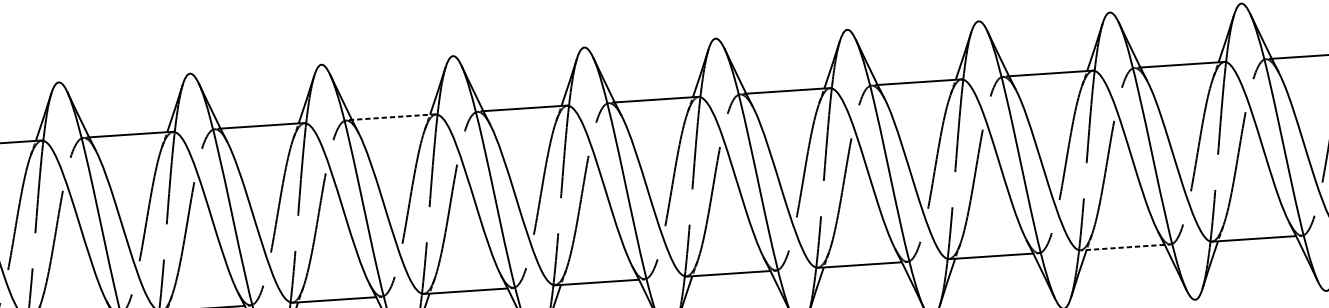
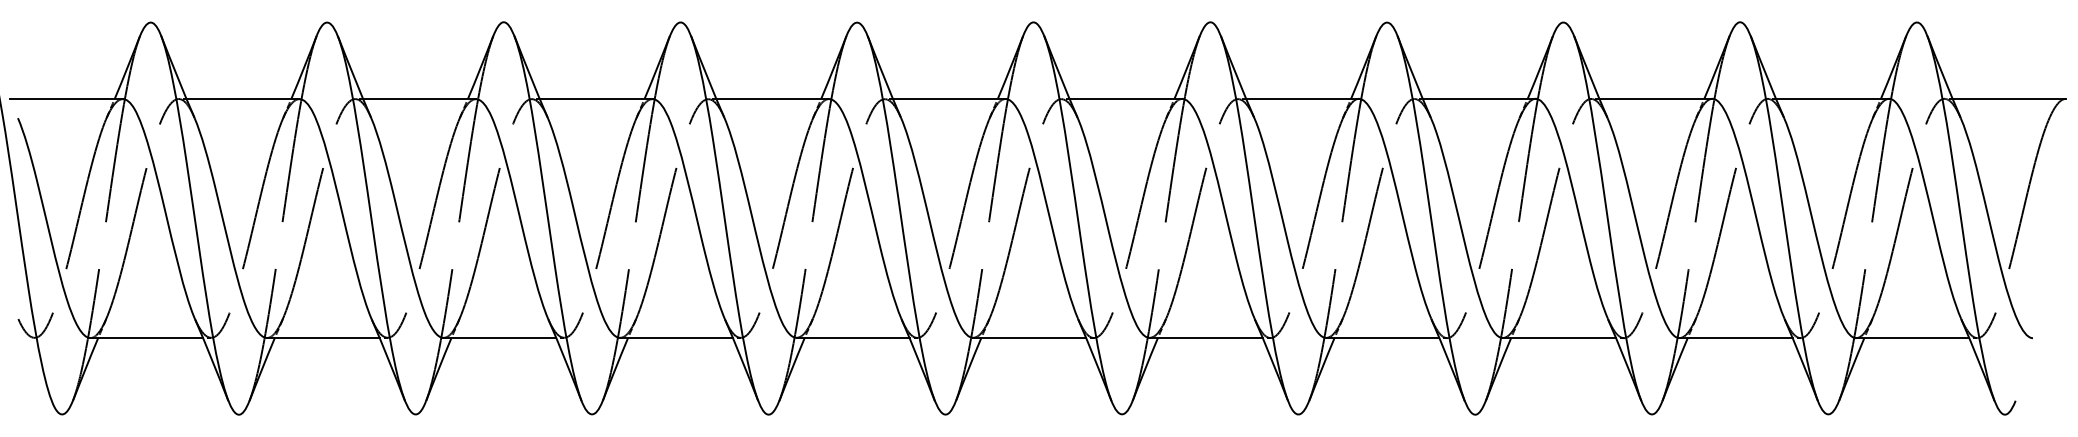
line: (393, 116) -> (595, 98), dashed -> solid
line: (1122, 247) -> (1559, 338), dashed -> solid

